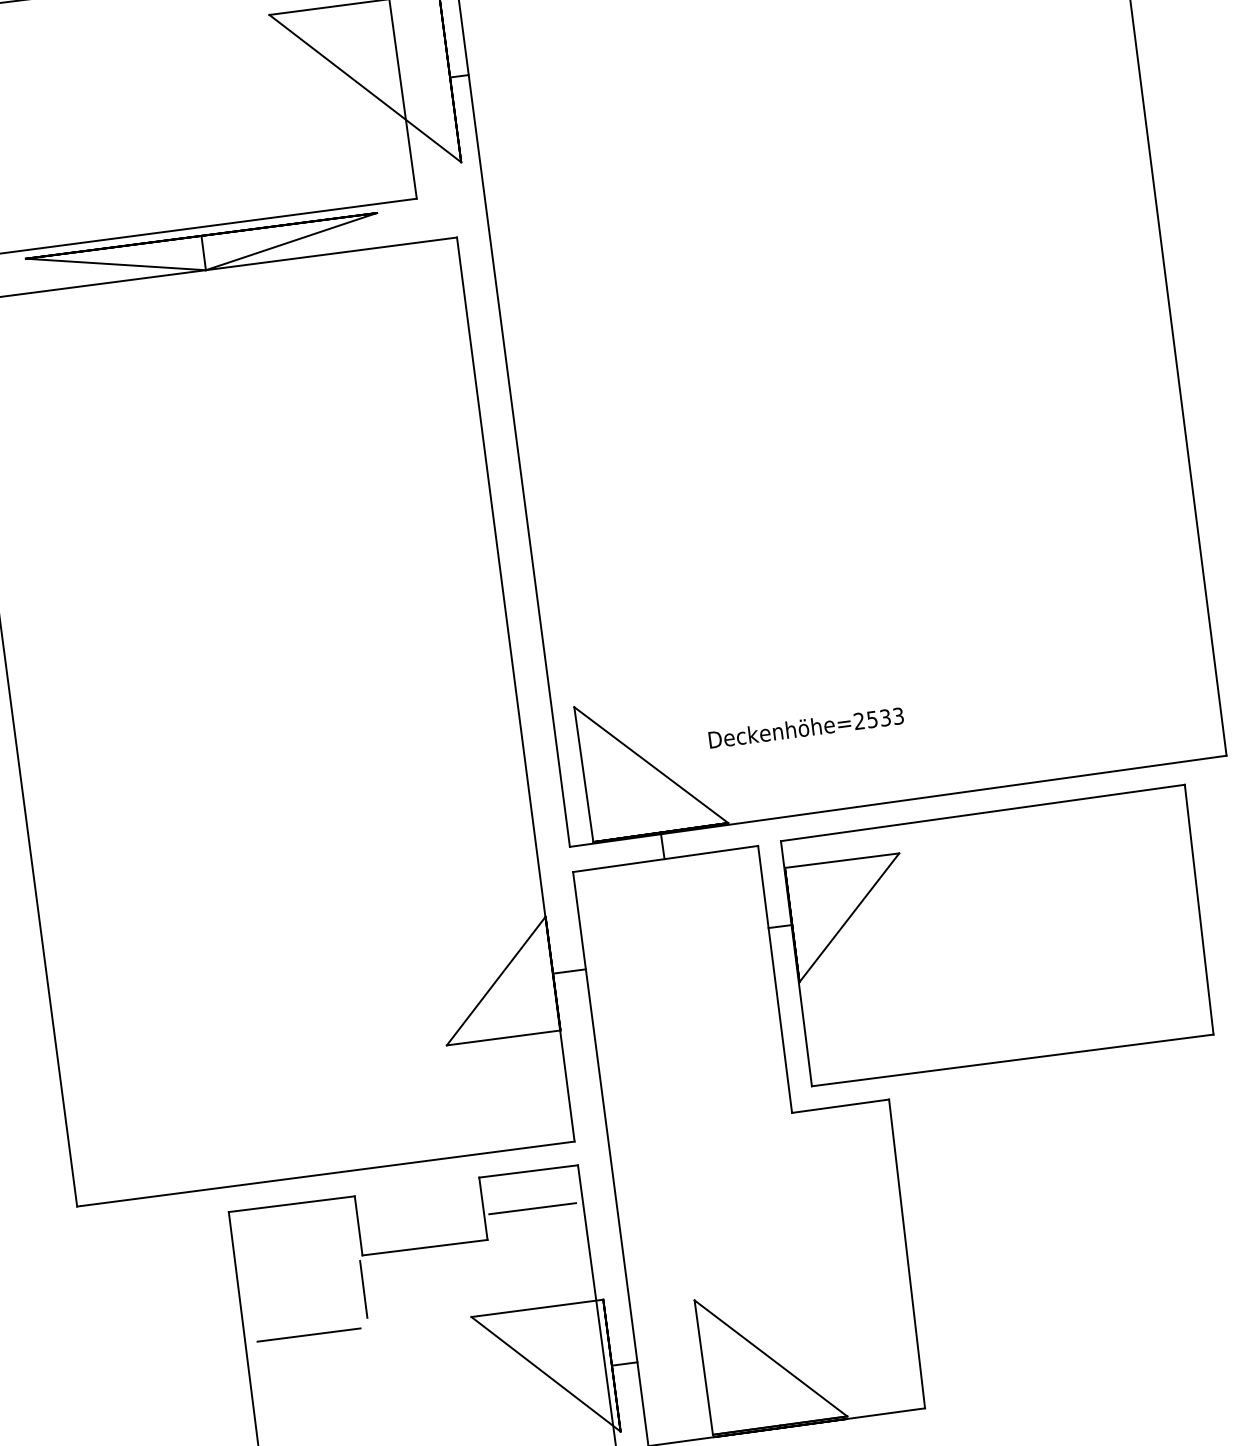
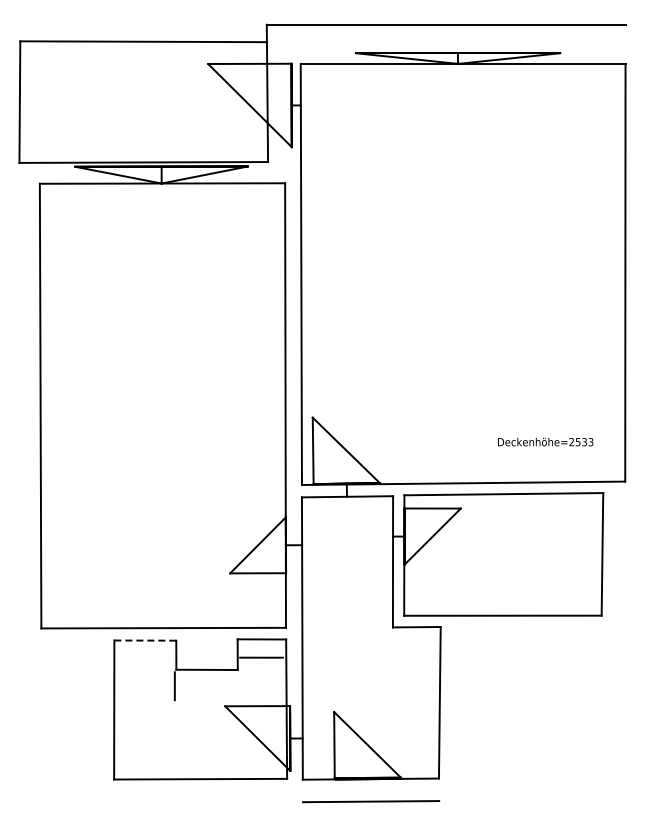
text: (805, 726) -> (545, 441), moved
line: (292, 1203) -> (145, 640), solid -> dashed
line: (308, 1334) -> (145, 704), removed

